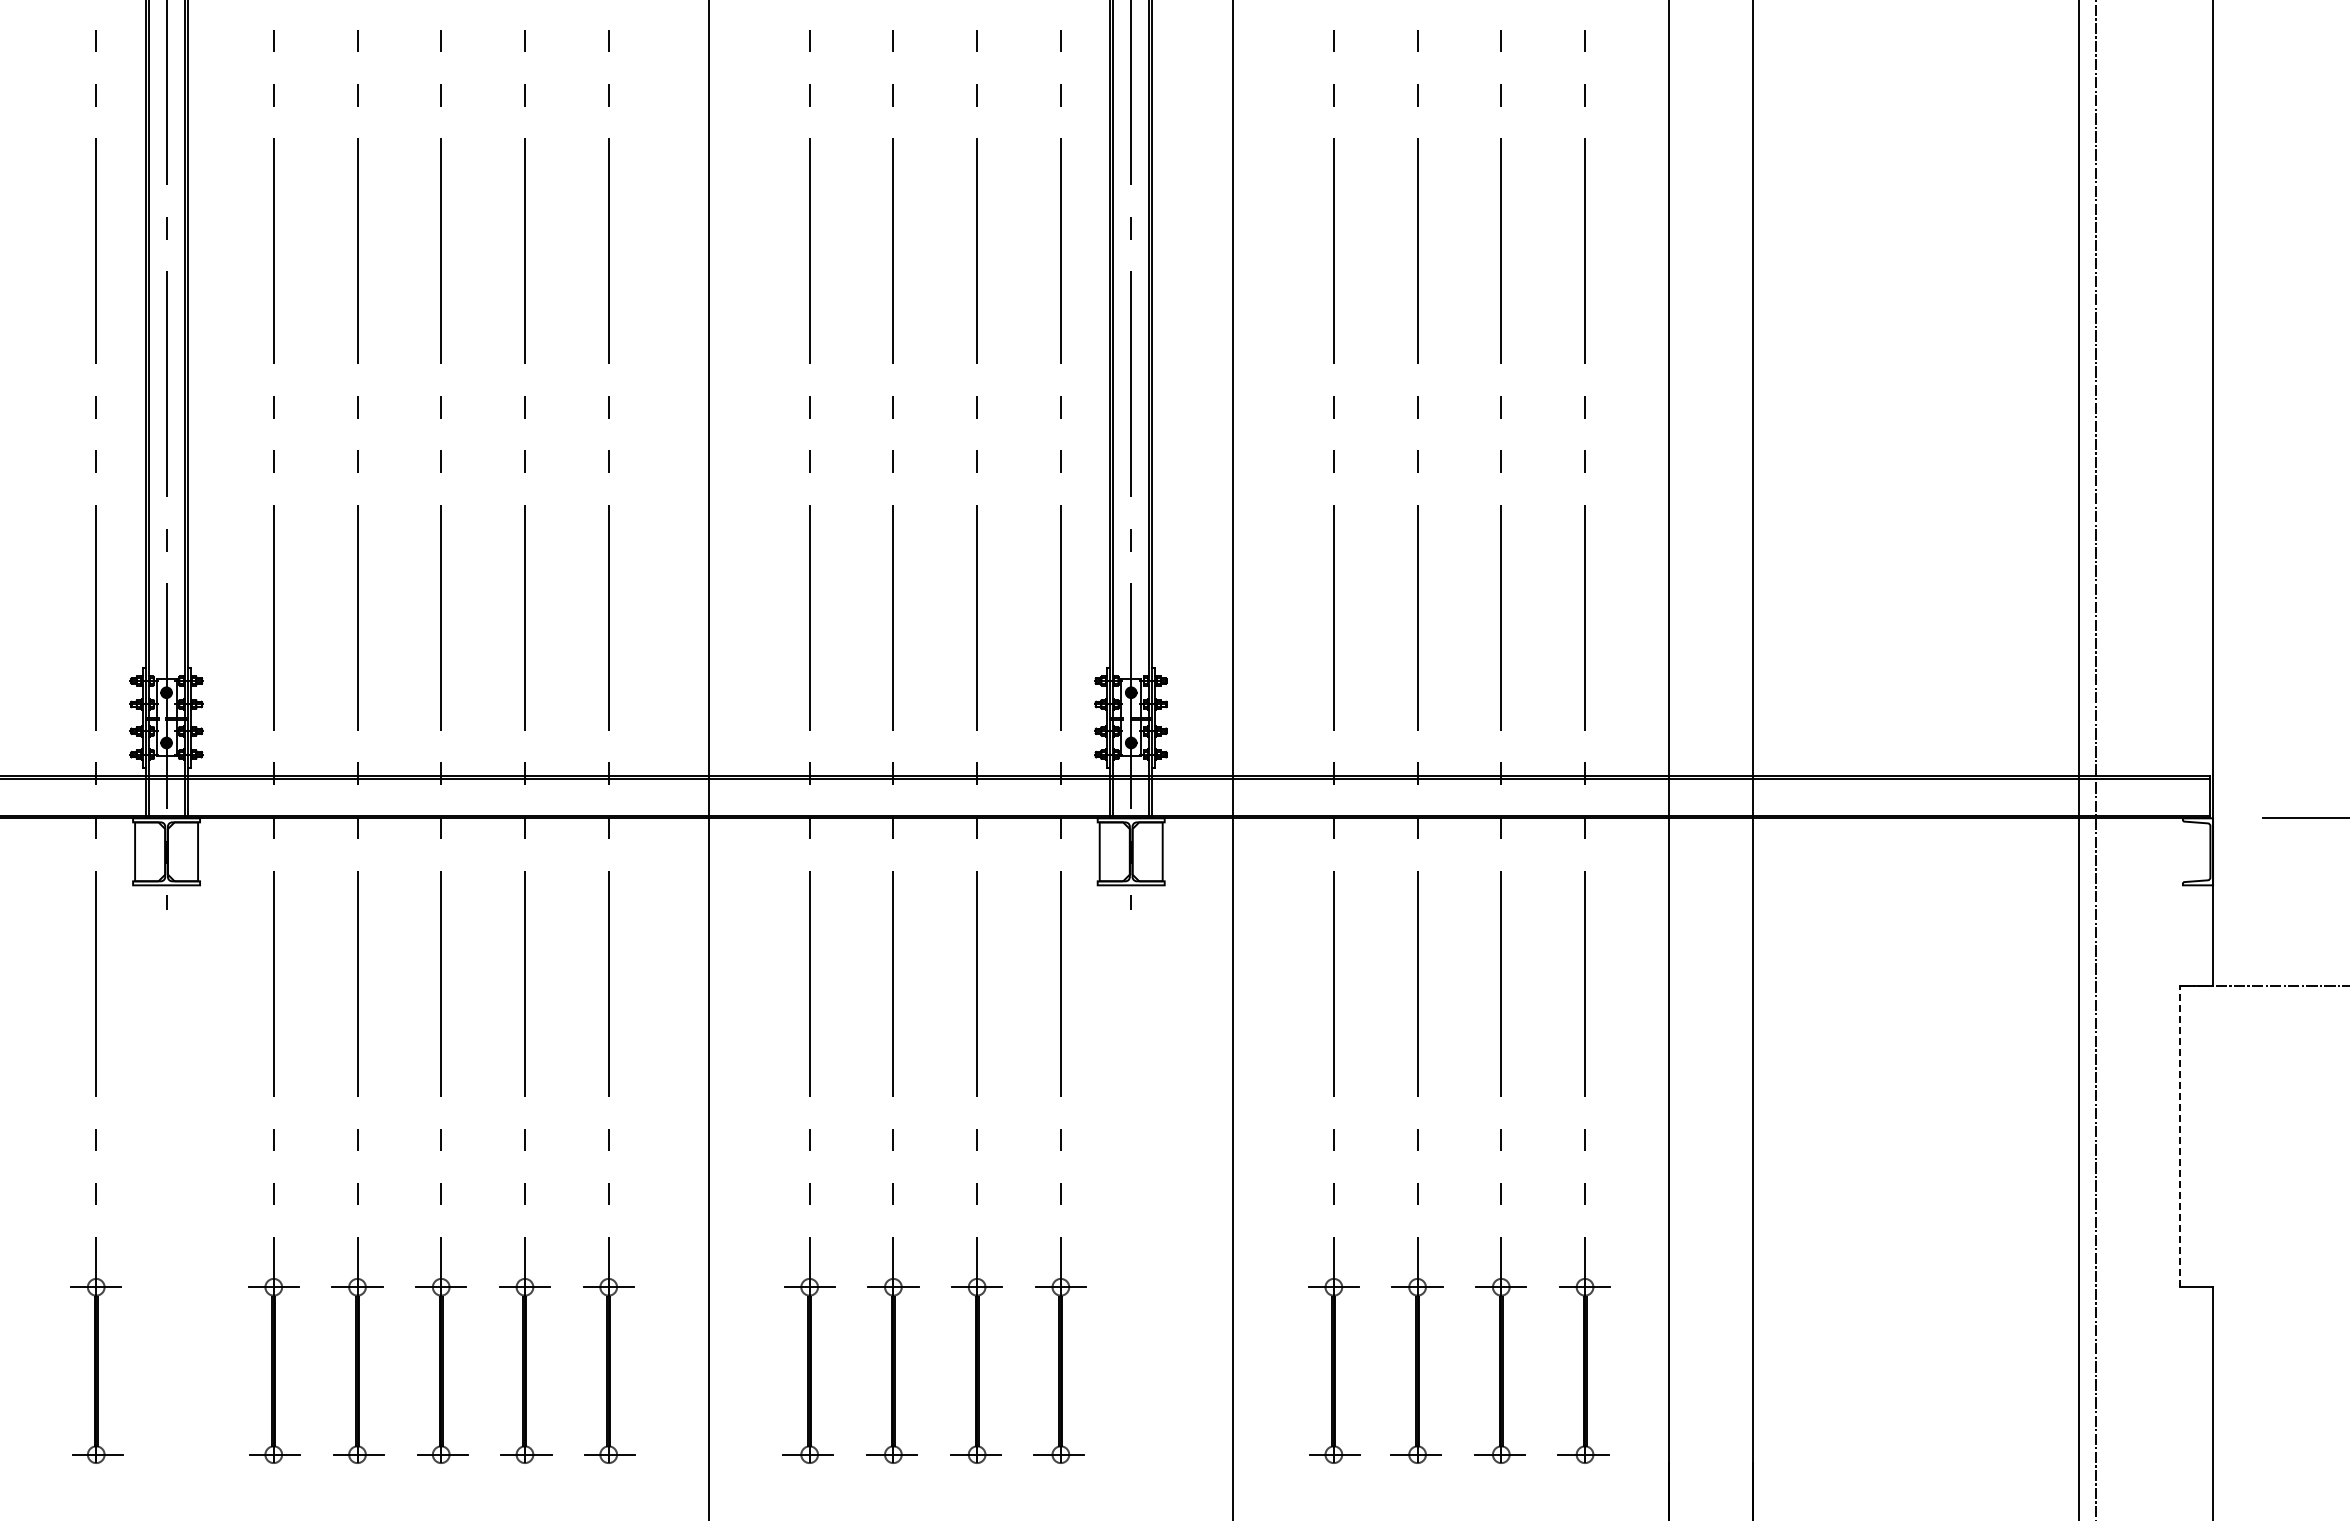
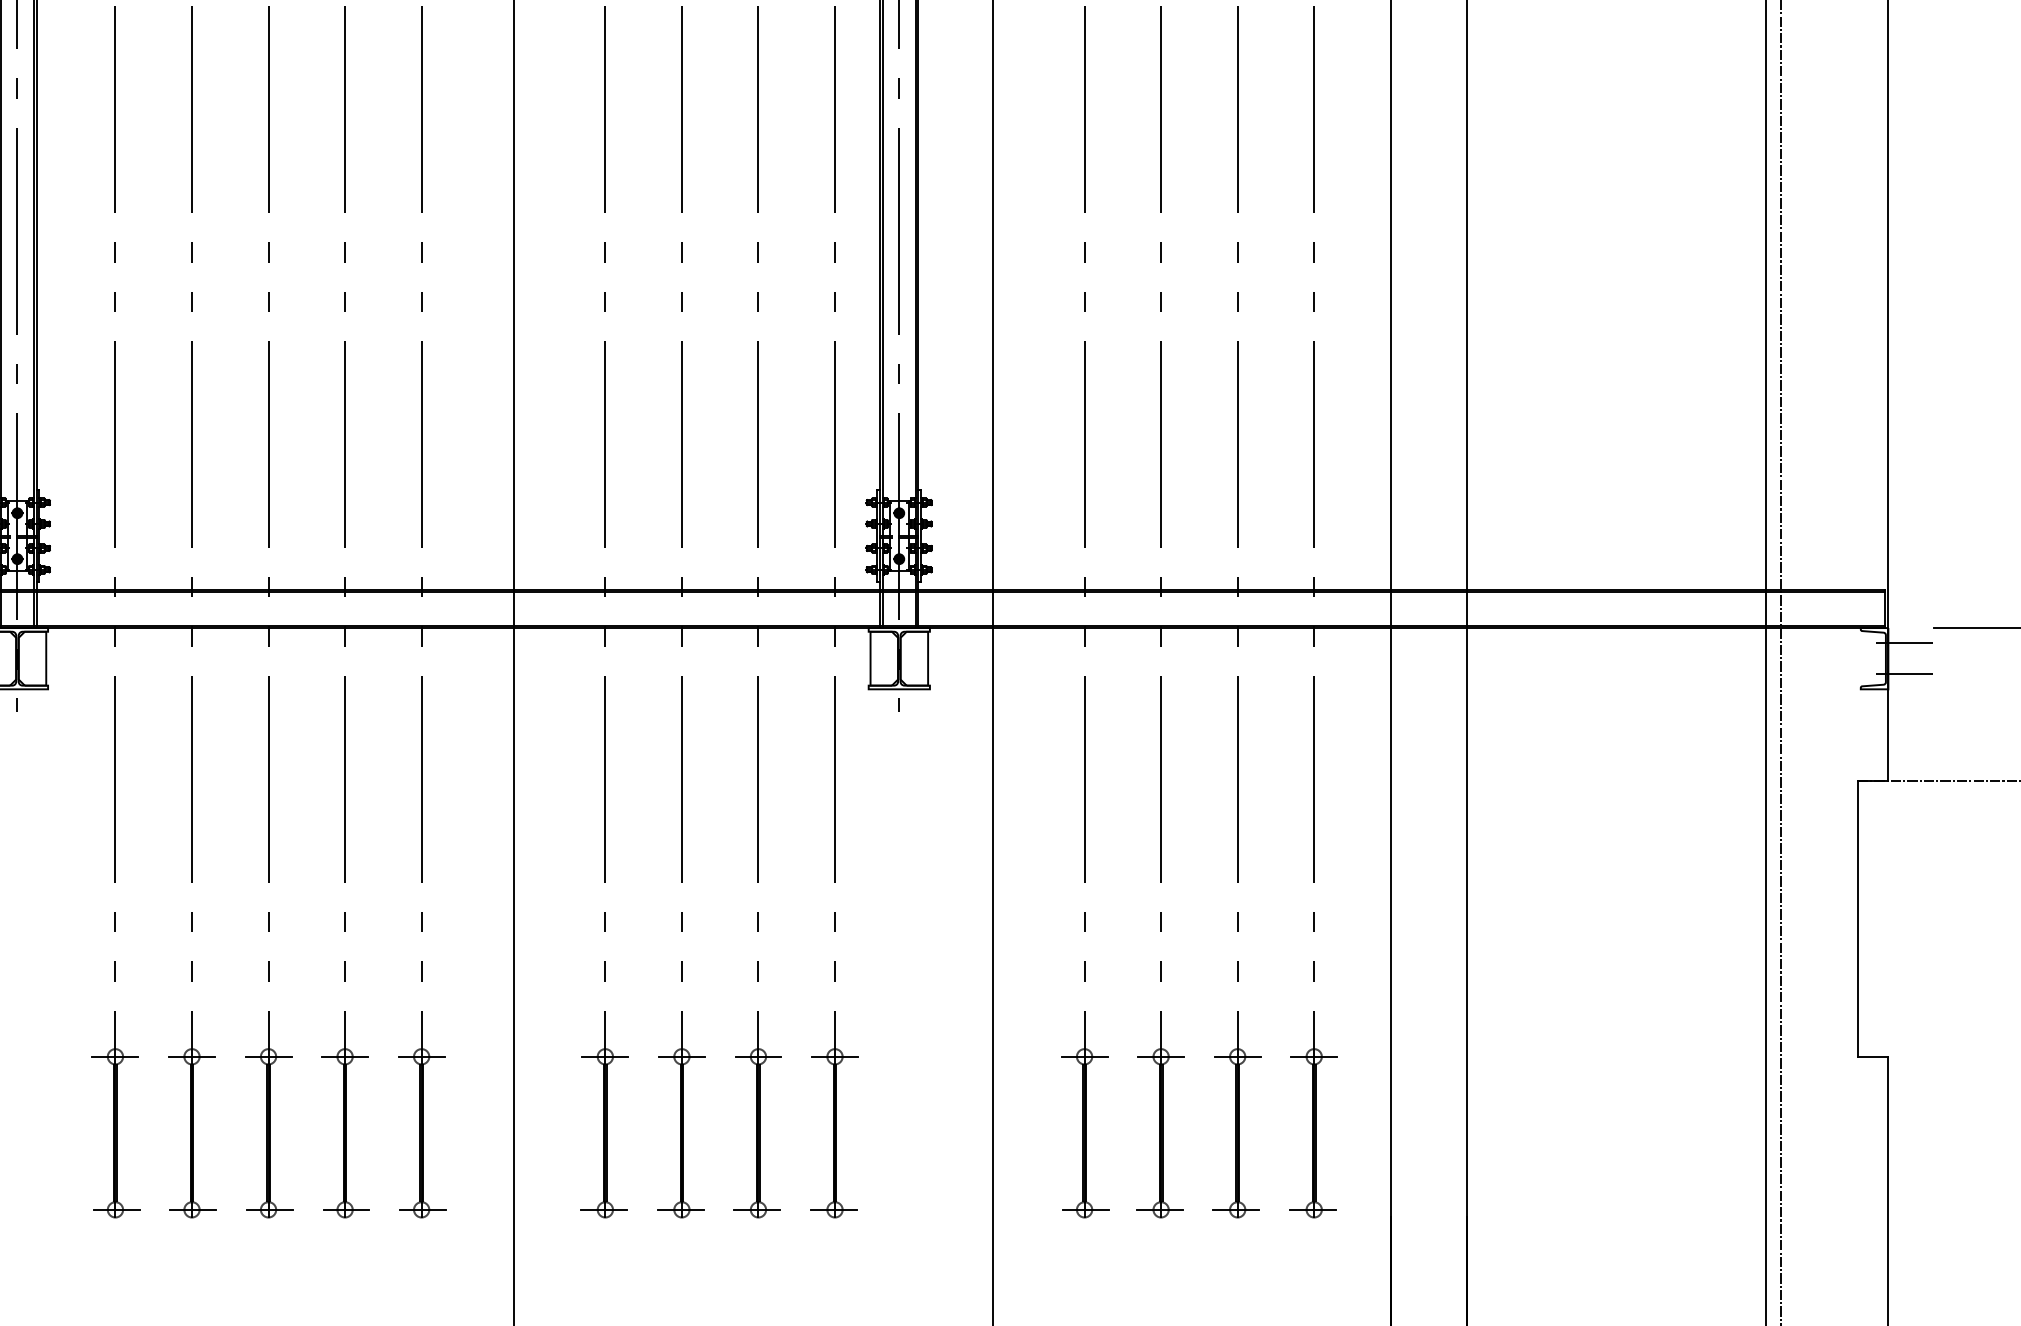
line: (2231, 835) -> (1905, 643), added
line: (2231, 868) -> (1905, 673), added
line: (2179, 1136) -> (1857, 918), dashed -> solid

